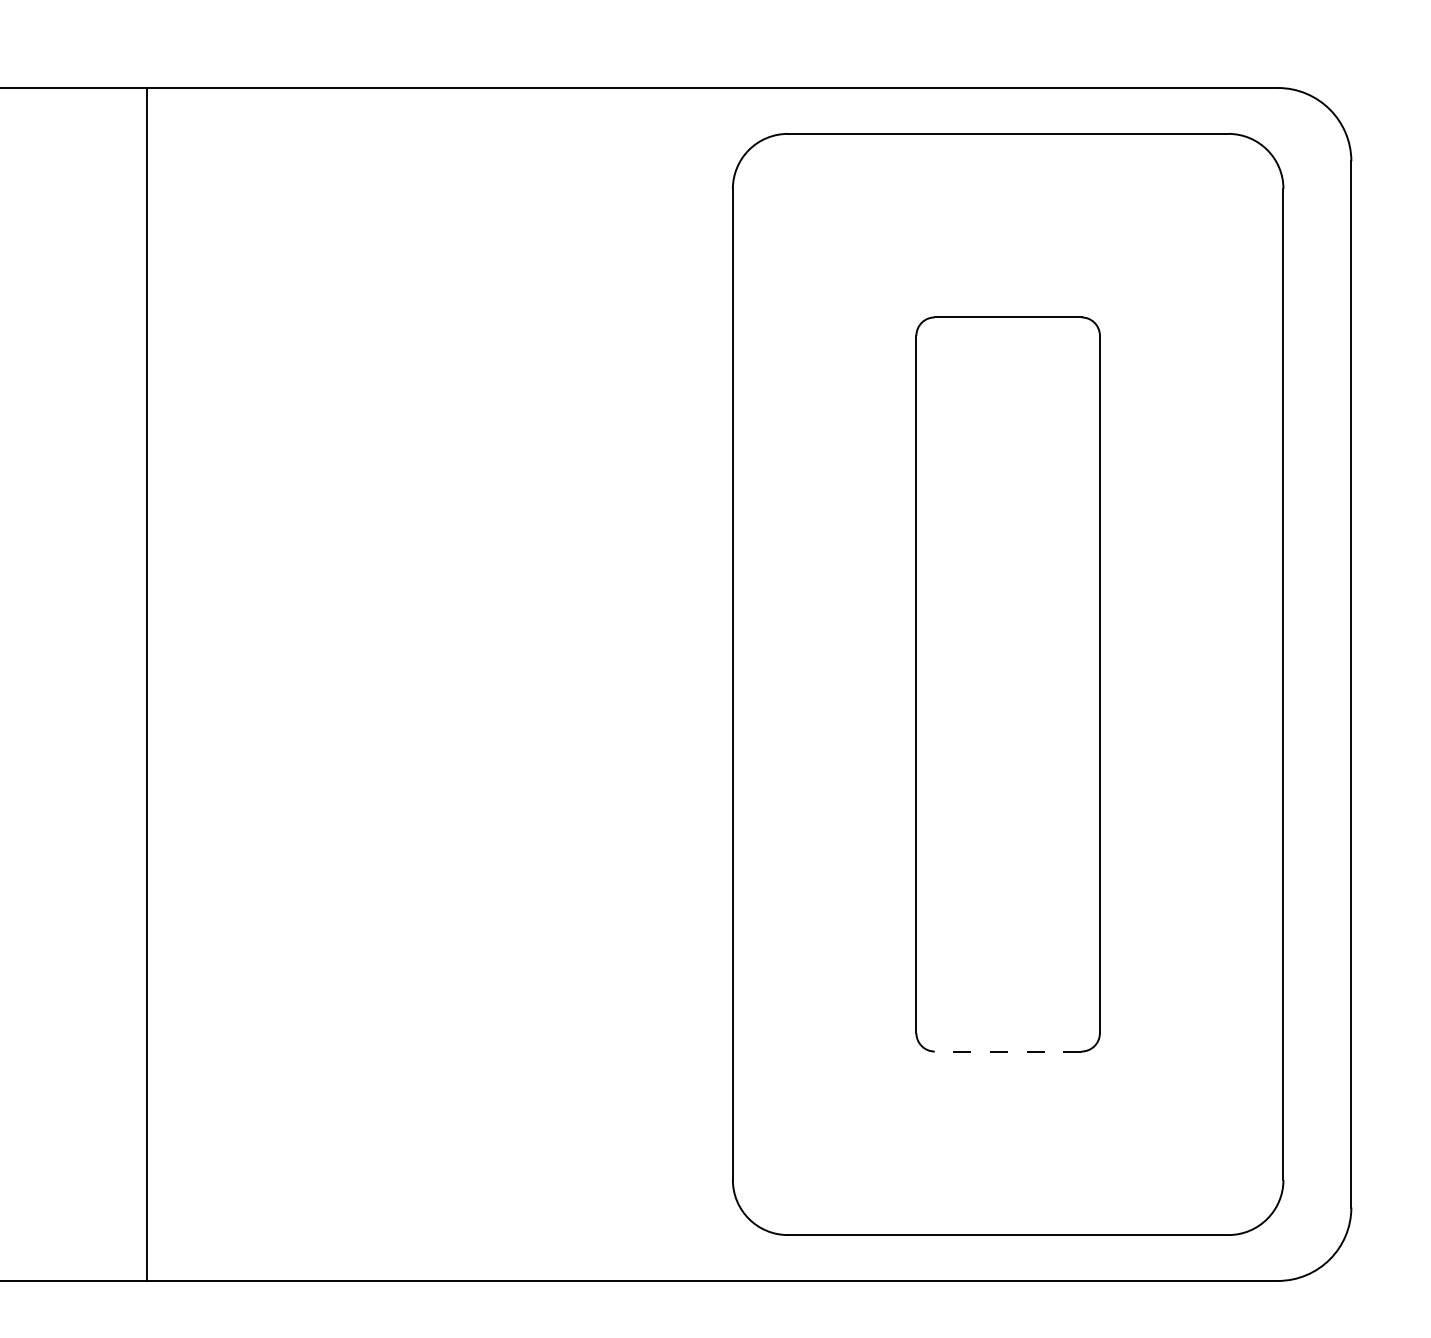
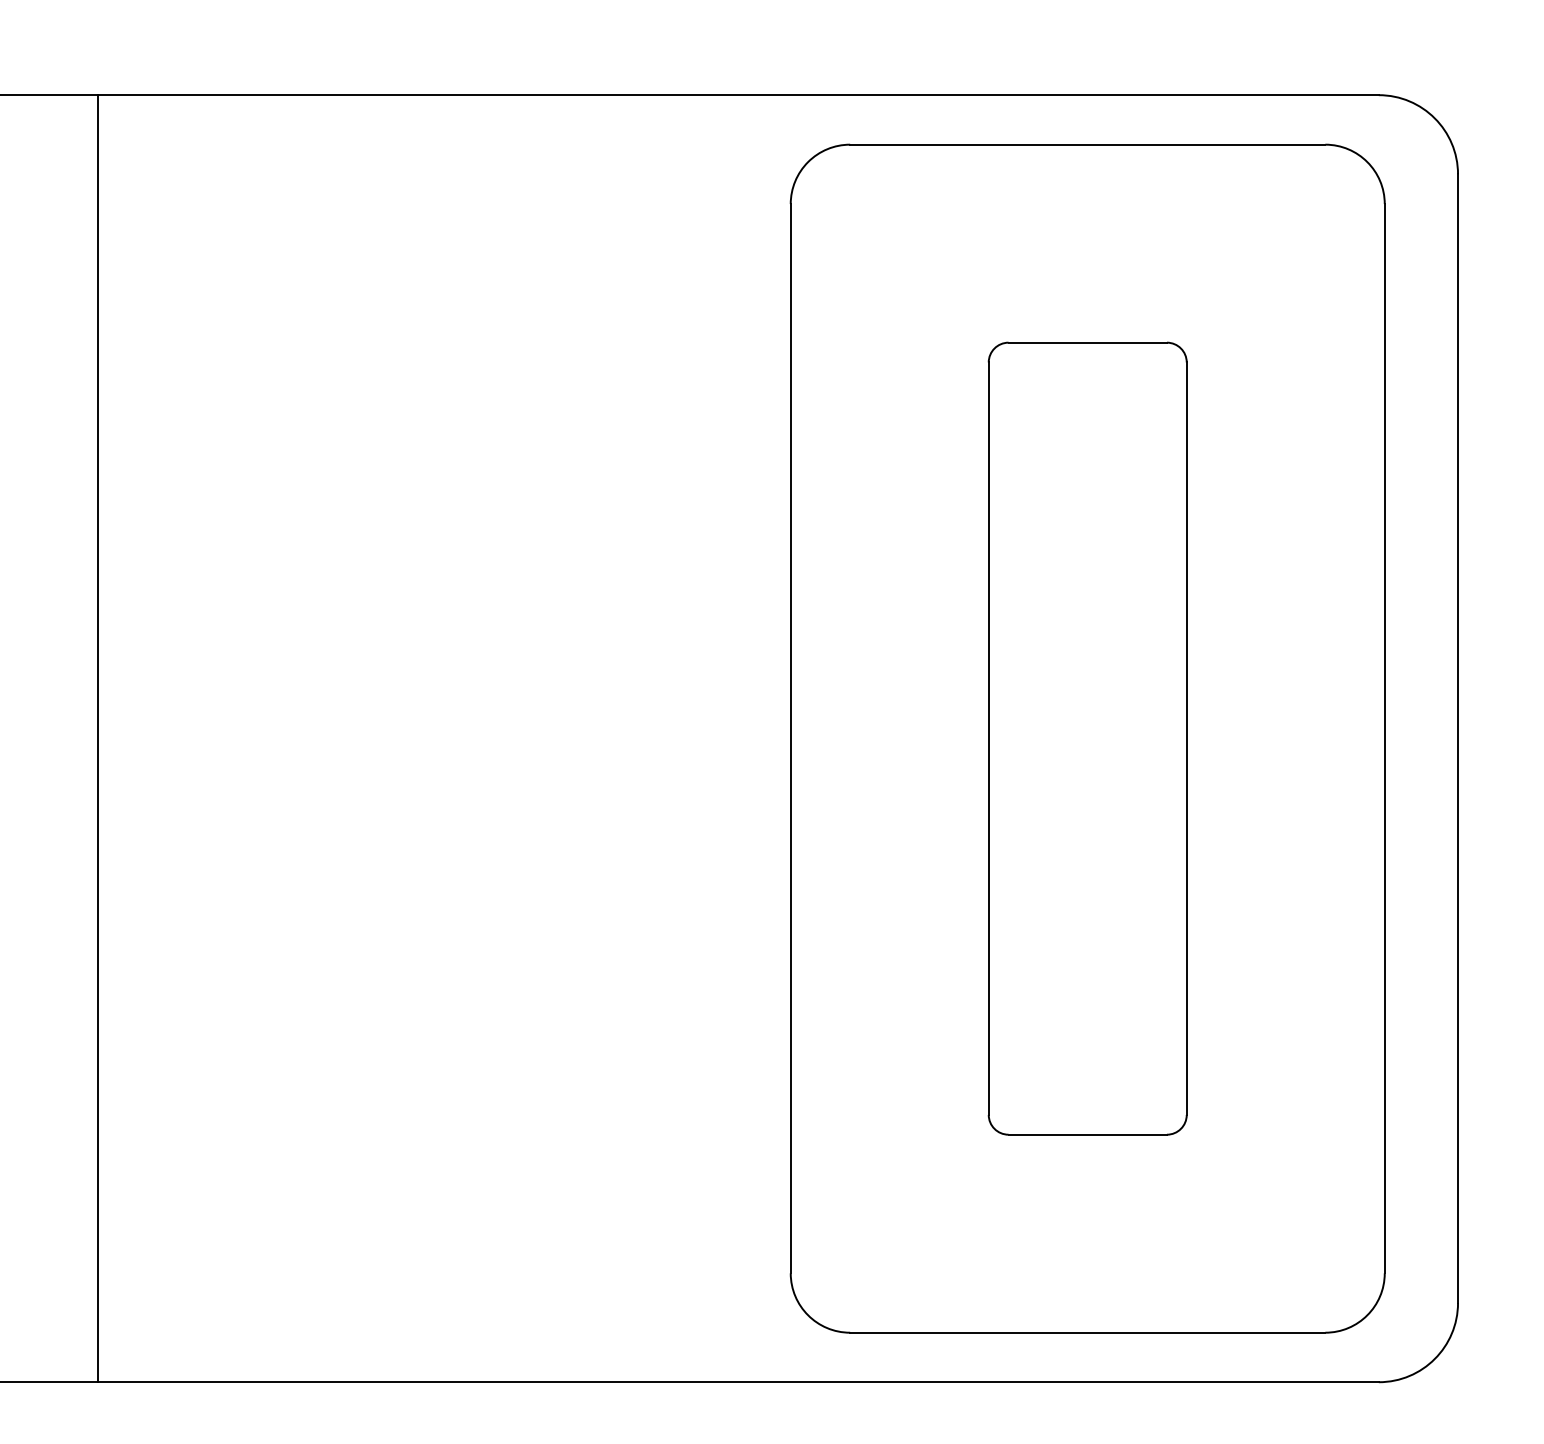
line: (146, 684) -> (97, 738), moved
line: (1007, 1051) -> (1087, 1134), dashed -> solid

